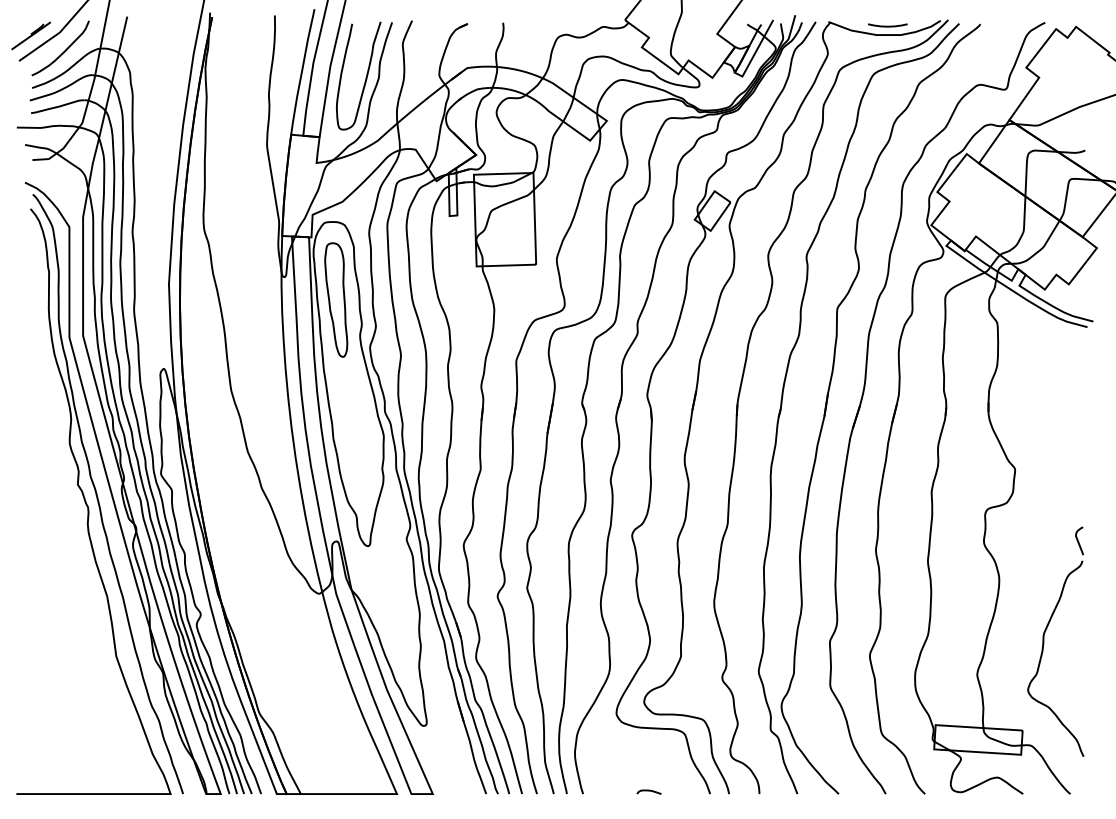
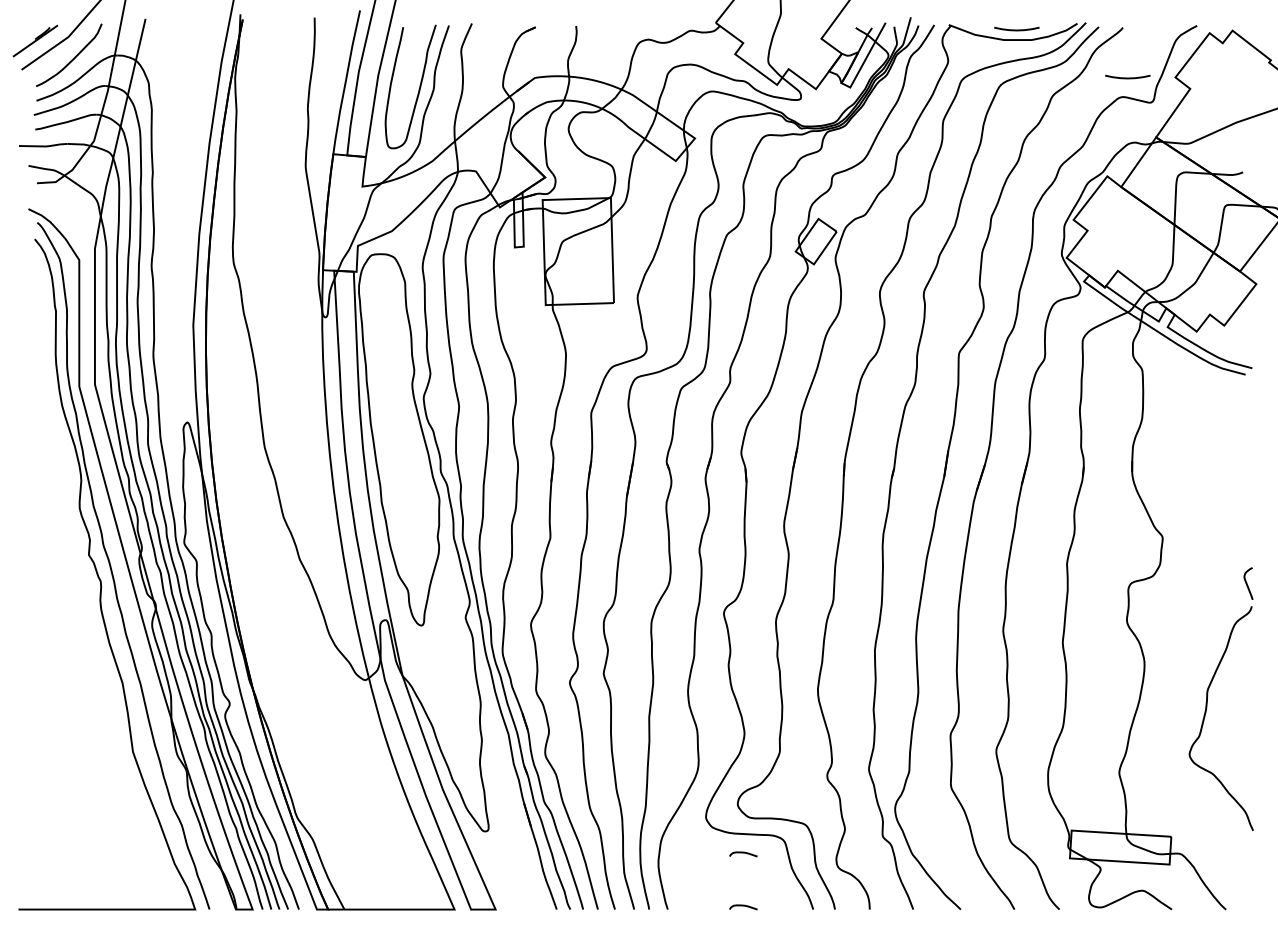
curve: (984, 67) -> (1127, 77), added
part: (335, 299) -> (384, 343), removed
part: (1044, 637) -> (1208, 694), moved
curve: (649, 745) -> (743, 853), added

